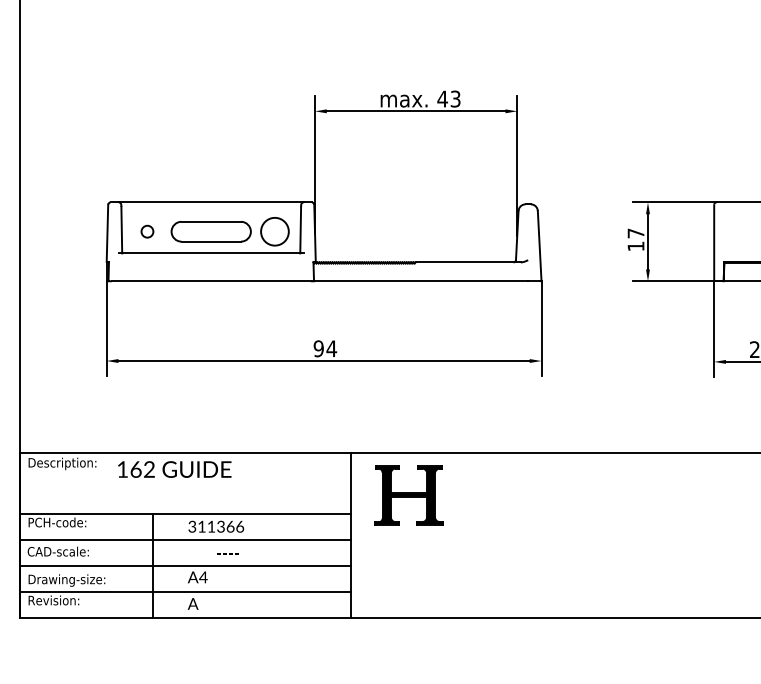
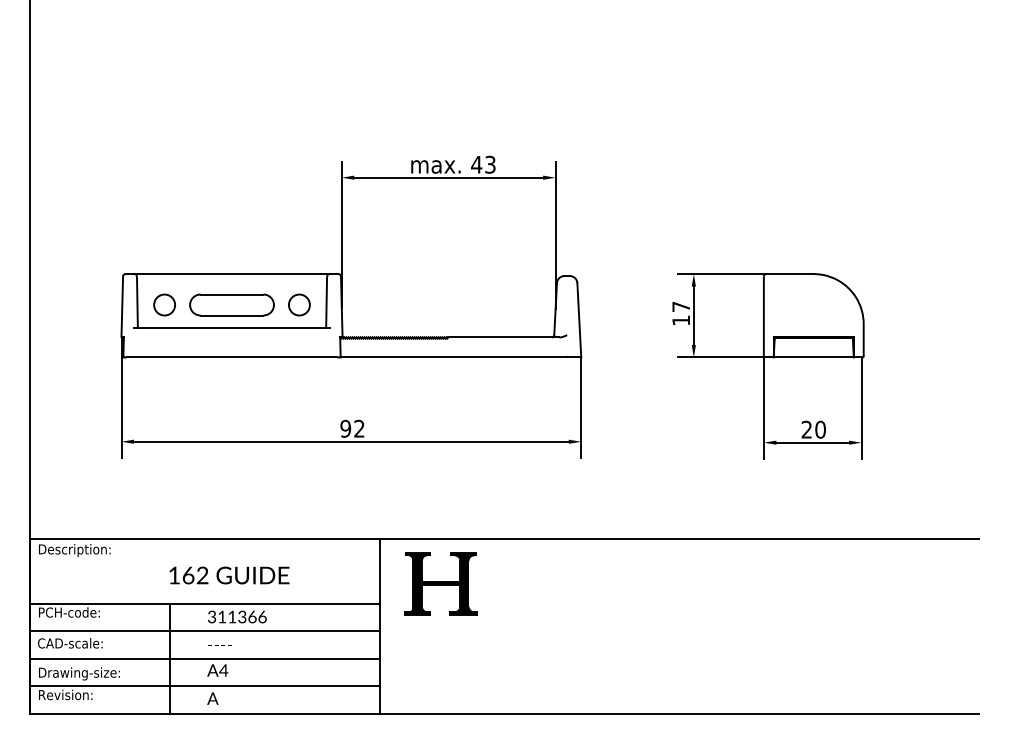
circle: (147, 231) -> (164, 304), size x1.67
circle: (275, 231) -> (299, 304), size x0.71
text: (331, 348) -> (359, 428), 94 -> 92
text: (174, 469) -> (229, 575), moved
text: (227, 553) -> (219, 645), moved

